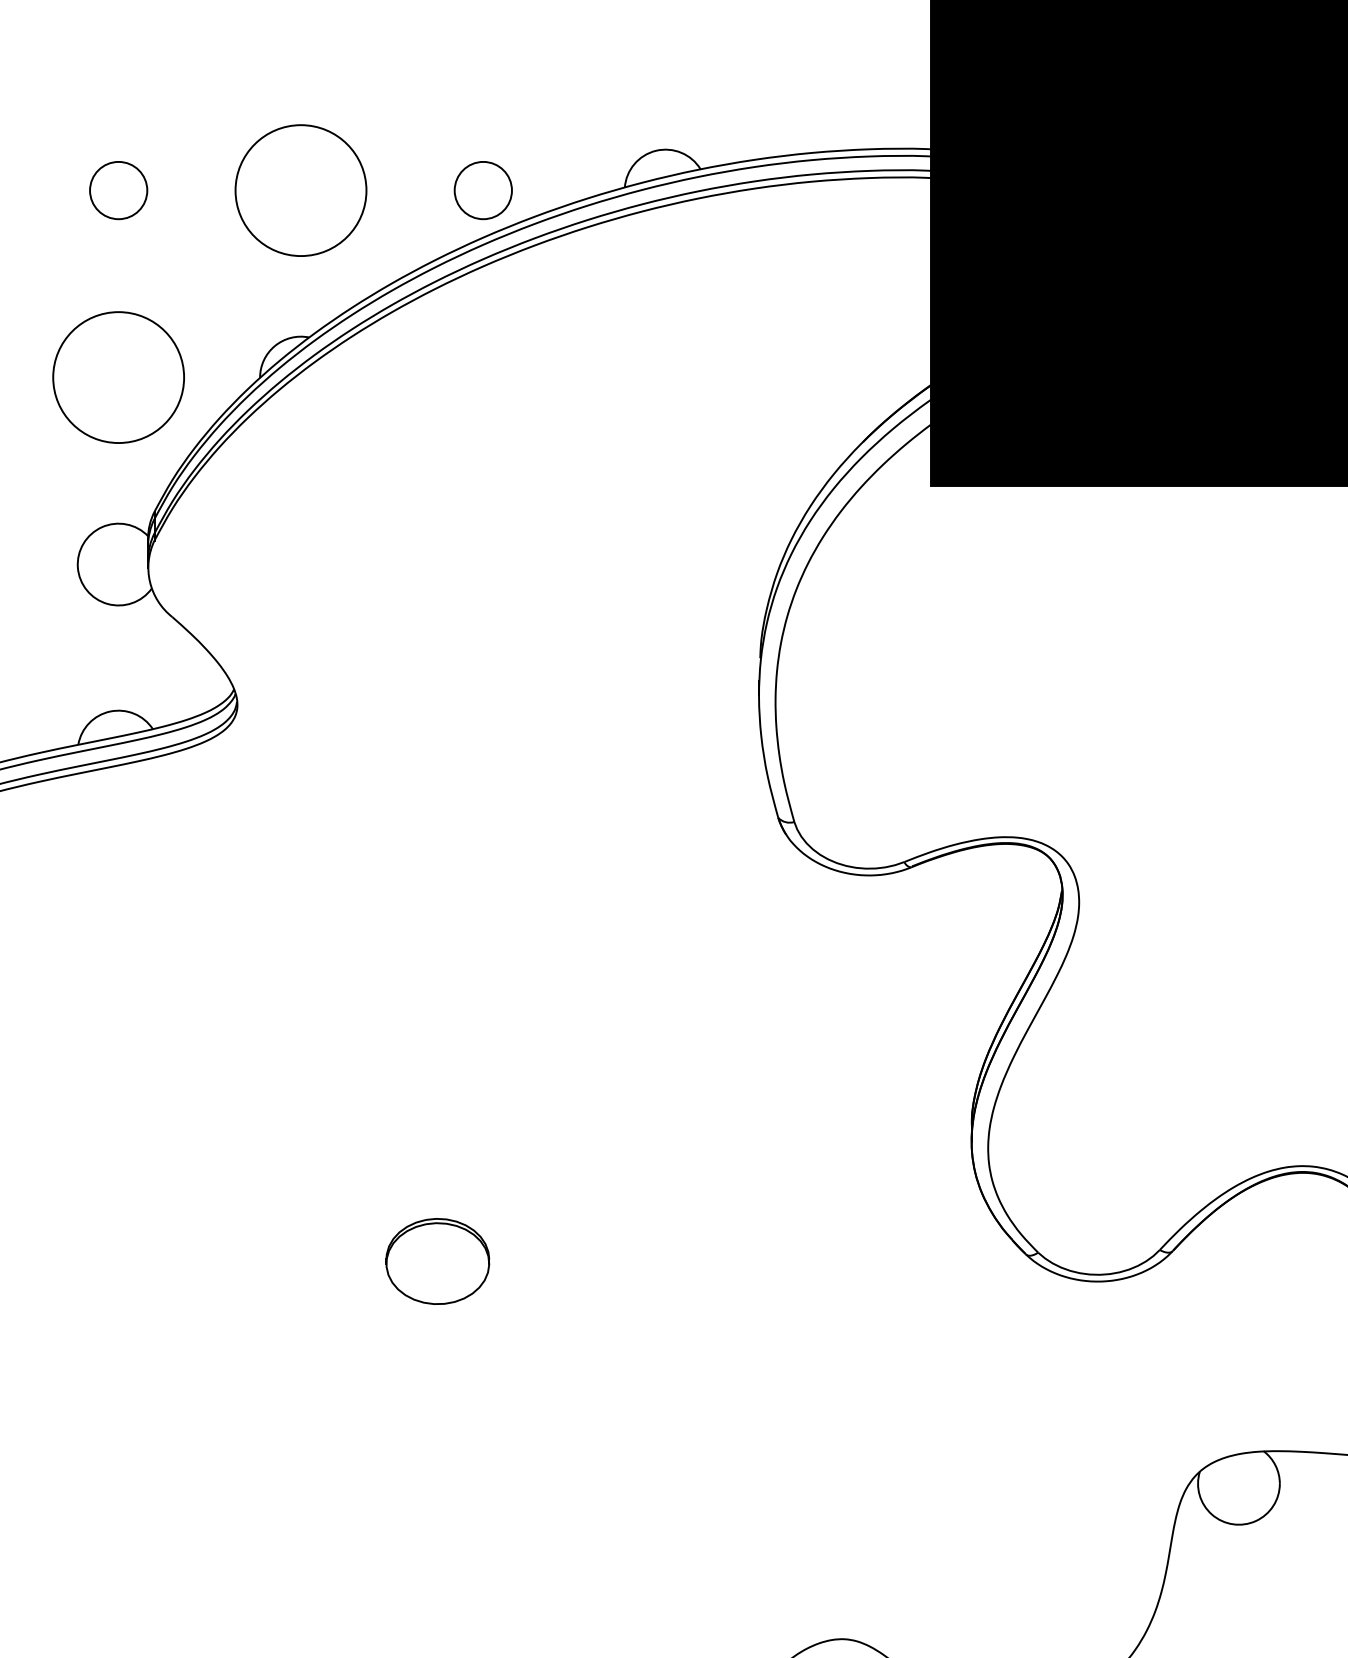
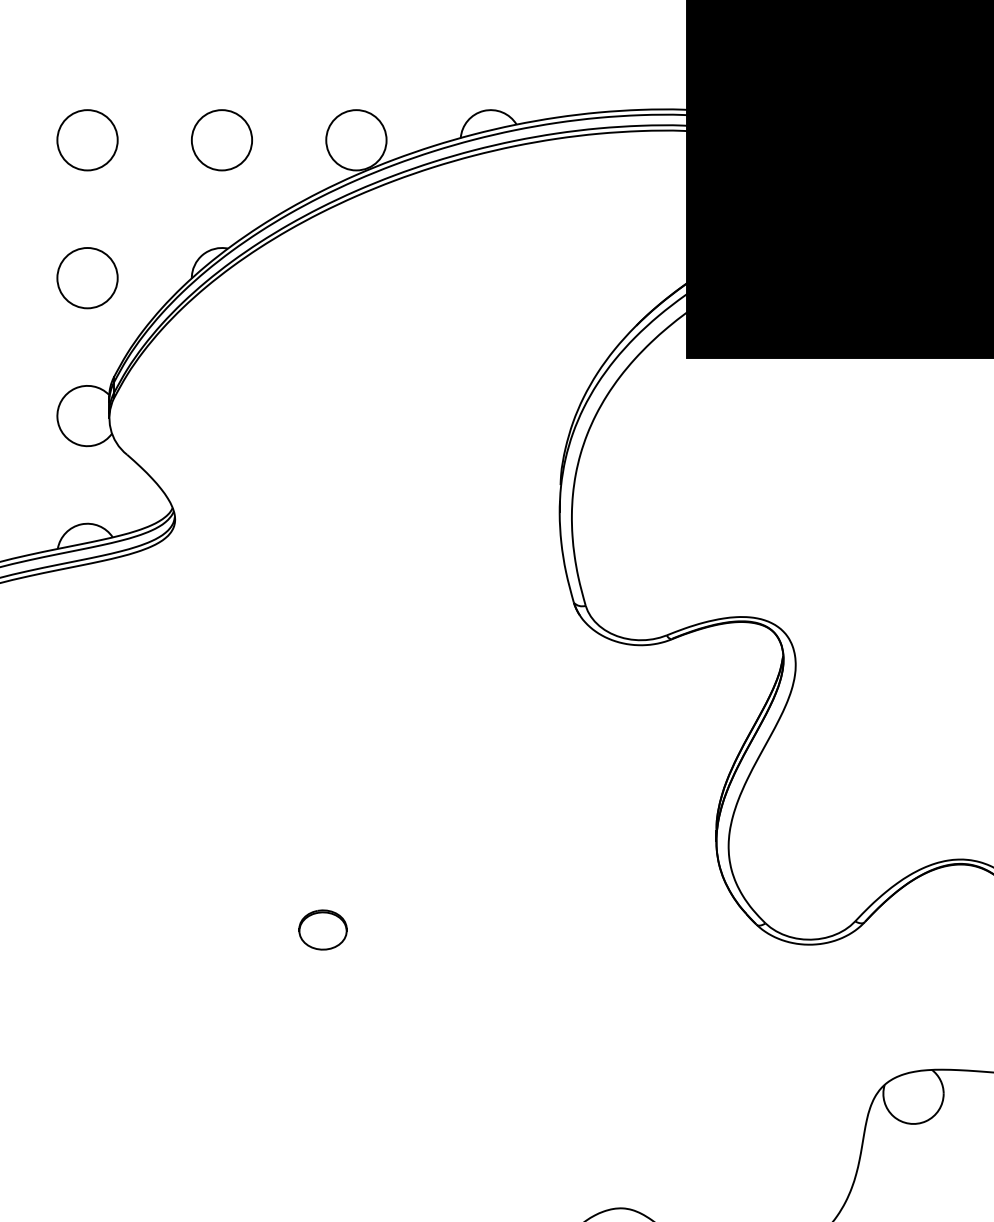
circle: (118, 190) -> (87, 140), size x1.43
circle: (300, 190) -> (221, 140), size x0.62
circle: (483, 190) -> (356, 140), size x1.43
circle: (118, 377) -> (87, 278), size x0.62
part: (438, 1261) -> (323, 929), size x0.62

